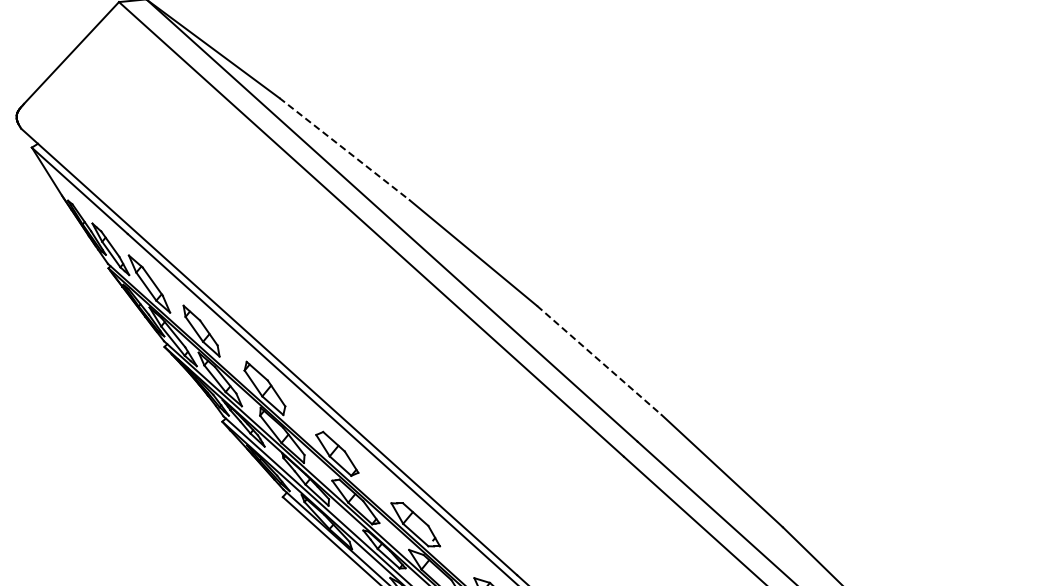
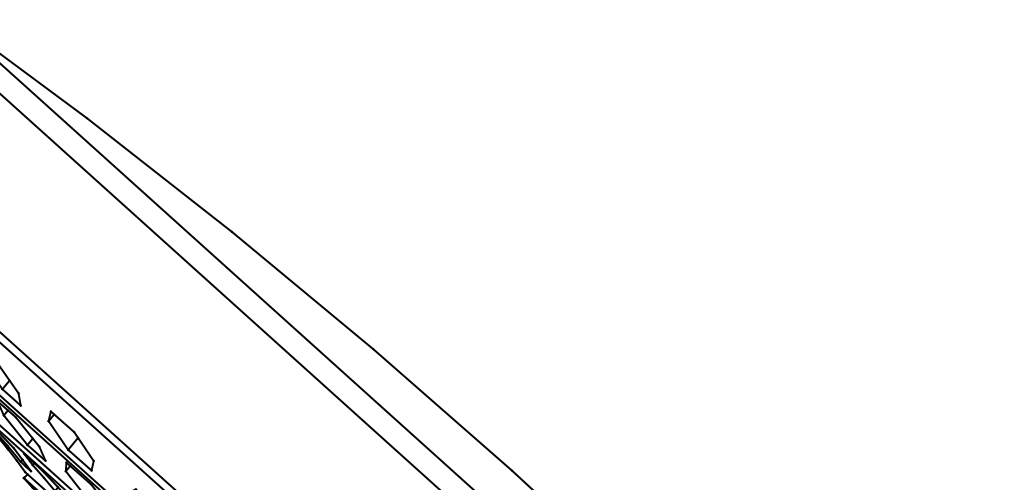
line: (344, 149) -> (159, 175), dashed -> solid
line: (599, 360) -> (442, 409), dashed -> solid

